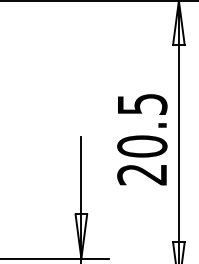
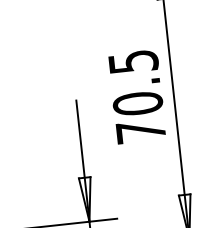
text: (141, 174) -> (140, 131), 20.5 -> 70.5

